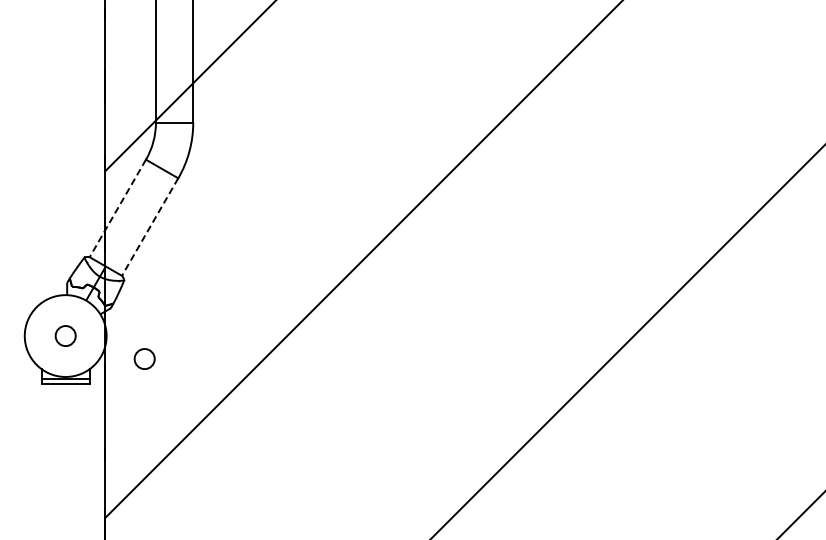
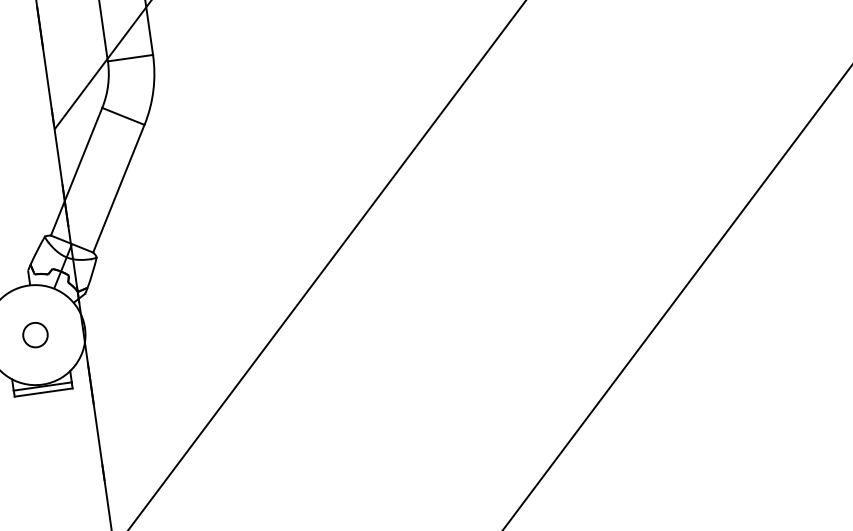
line: (117, 208) -> (76, 171), dashed -> solid
line: (149, 227) -> (118, 189), dashed -> solid
circle: (144, 358) -> (134, 348), removed

